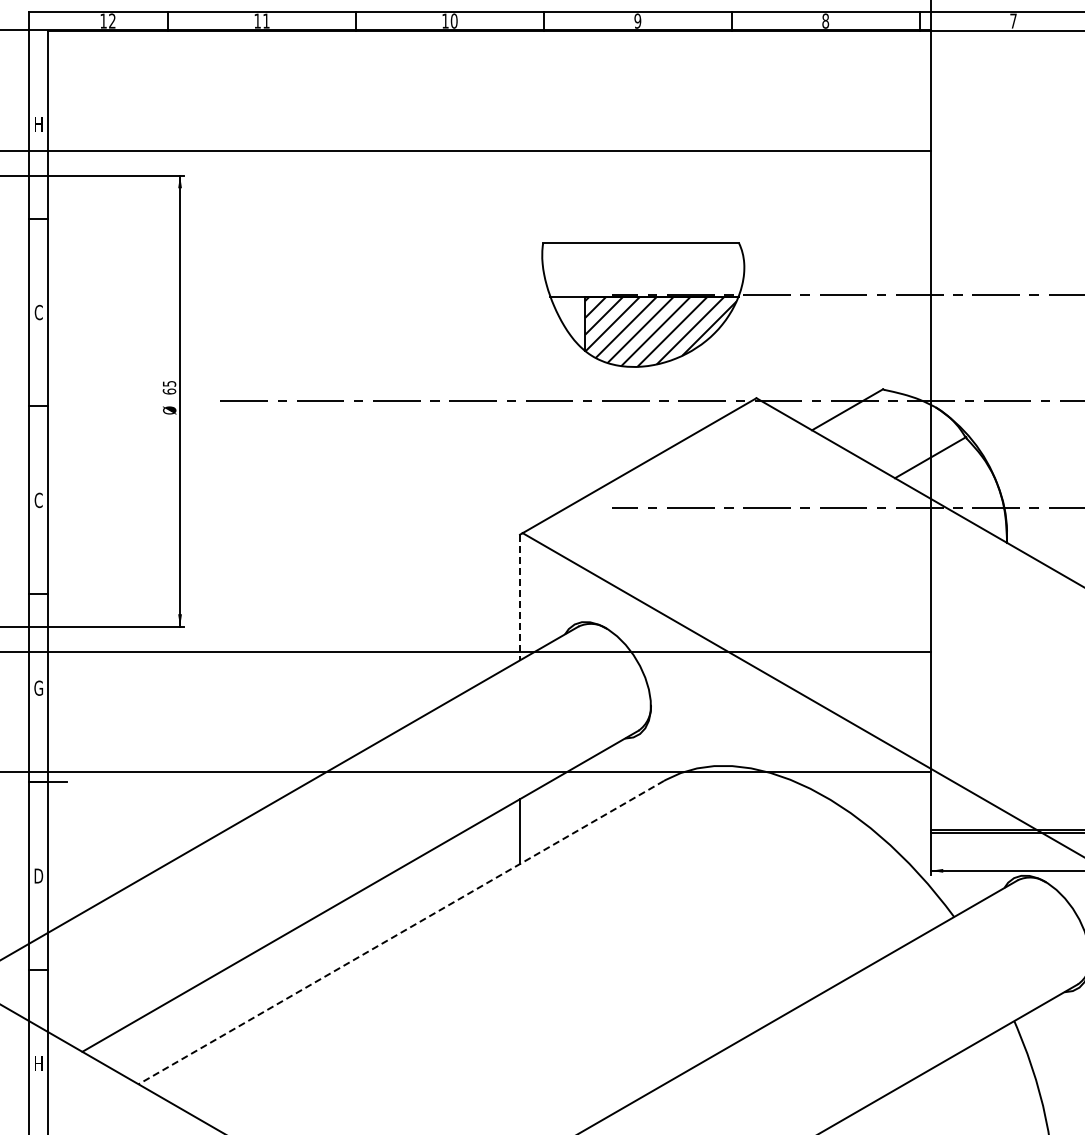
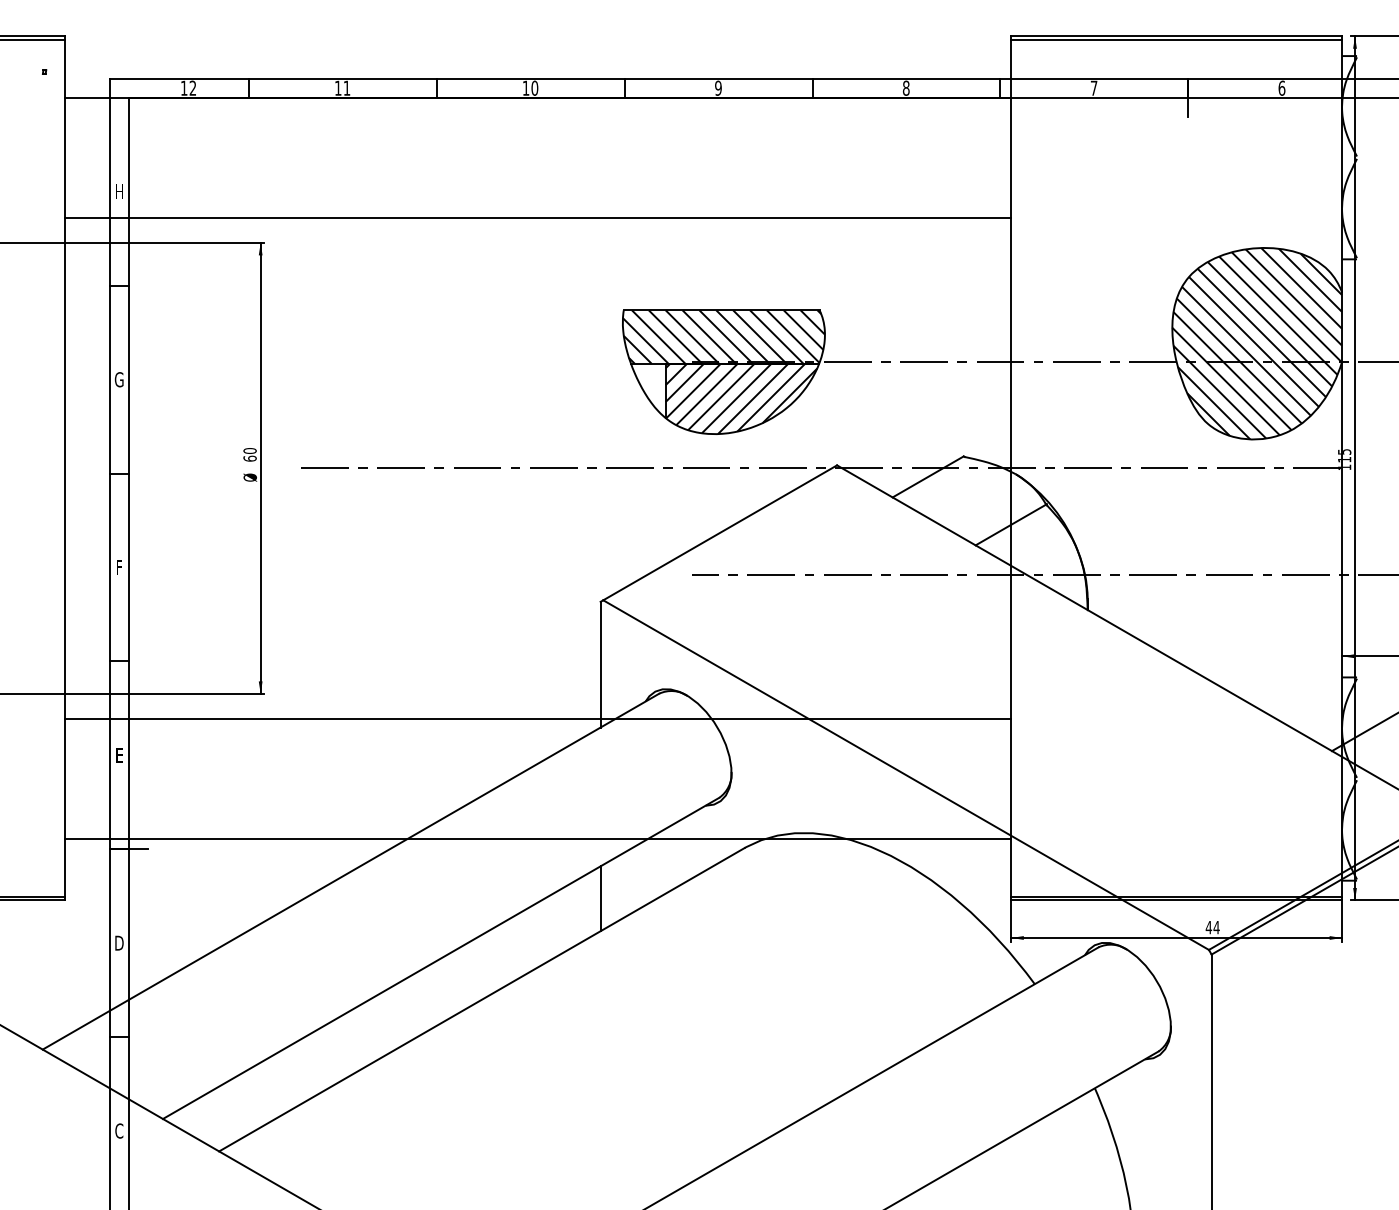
hatch: (642, 269) -> (723, 336), added
text: (37, 312) -> (118, 379), C -> G
text: (168, 383) -> (249, 450), 65 -> 60
text: (38, 500) -> (119, 567), C -> F
line: (519, 597) -> (600, 664), dashed -> solid
text: (38, 687) -> (119, 754), G -> E
line: (400, 933) -> (481, 1000), dashed -> solid
text: (38, 1063) -> (119, 1130), H -> C

